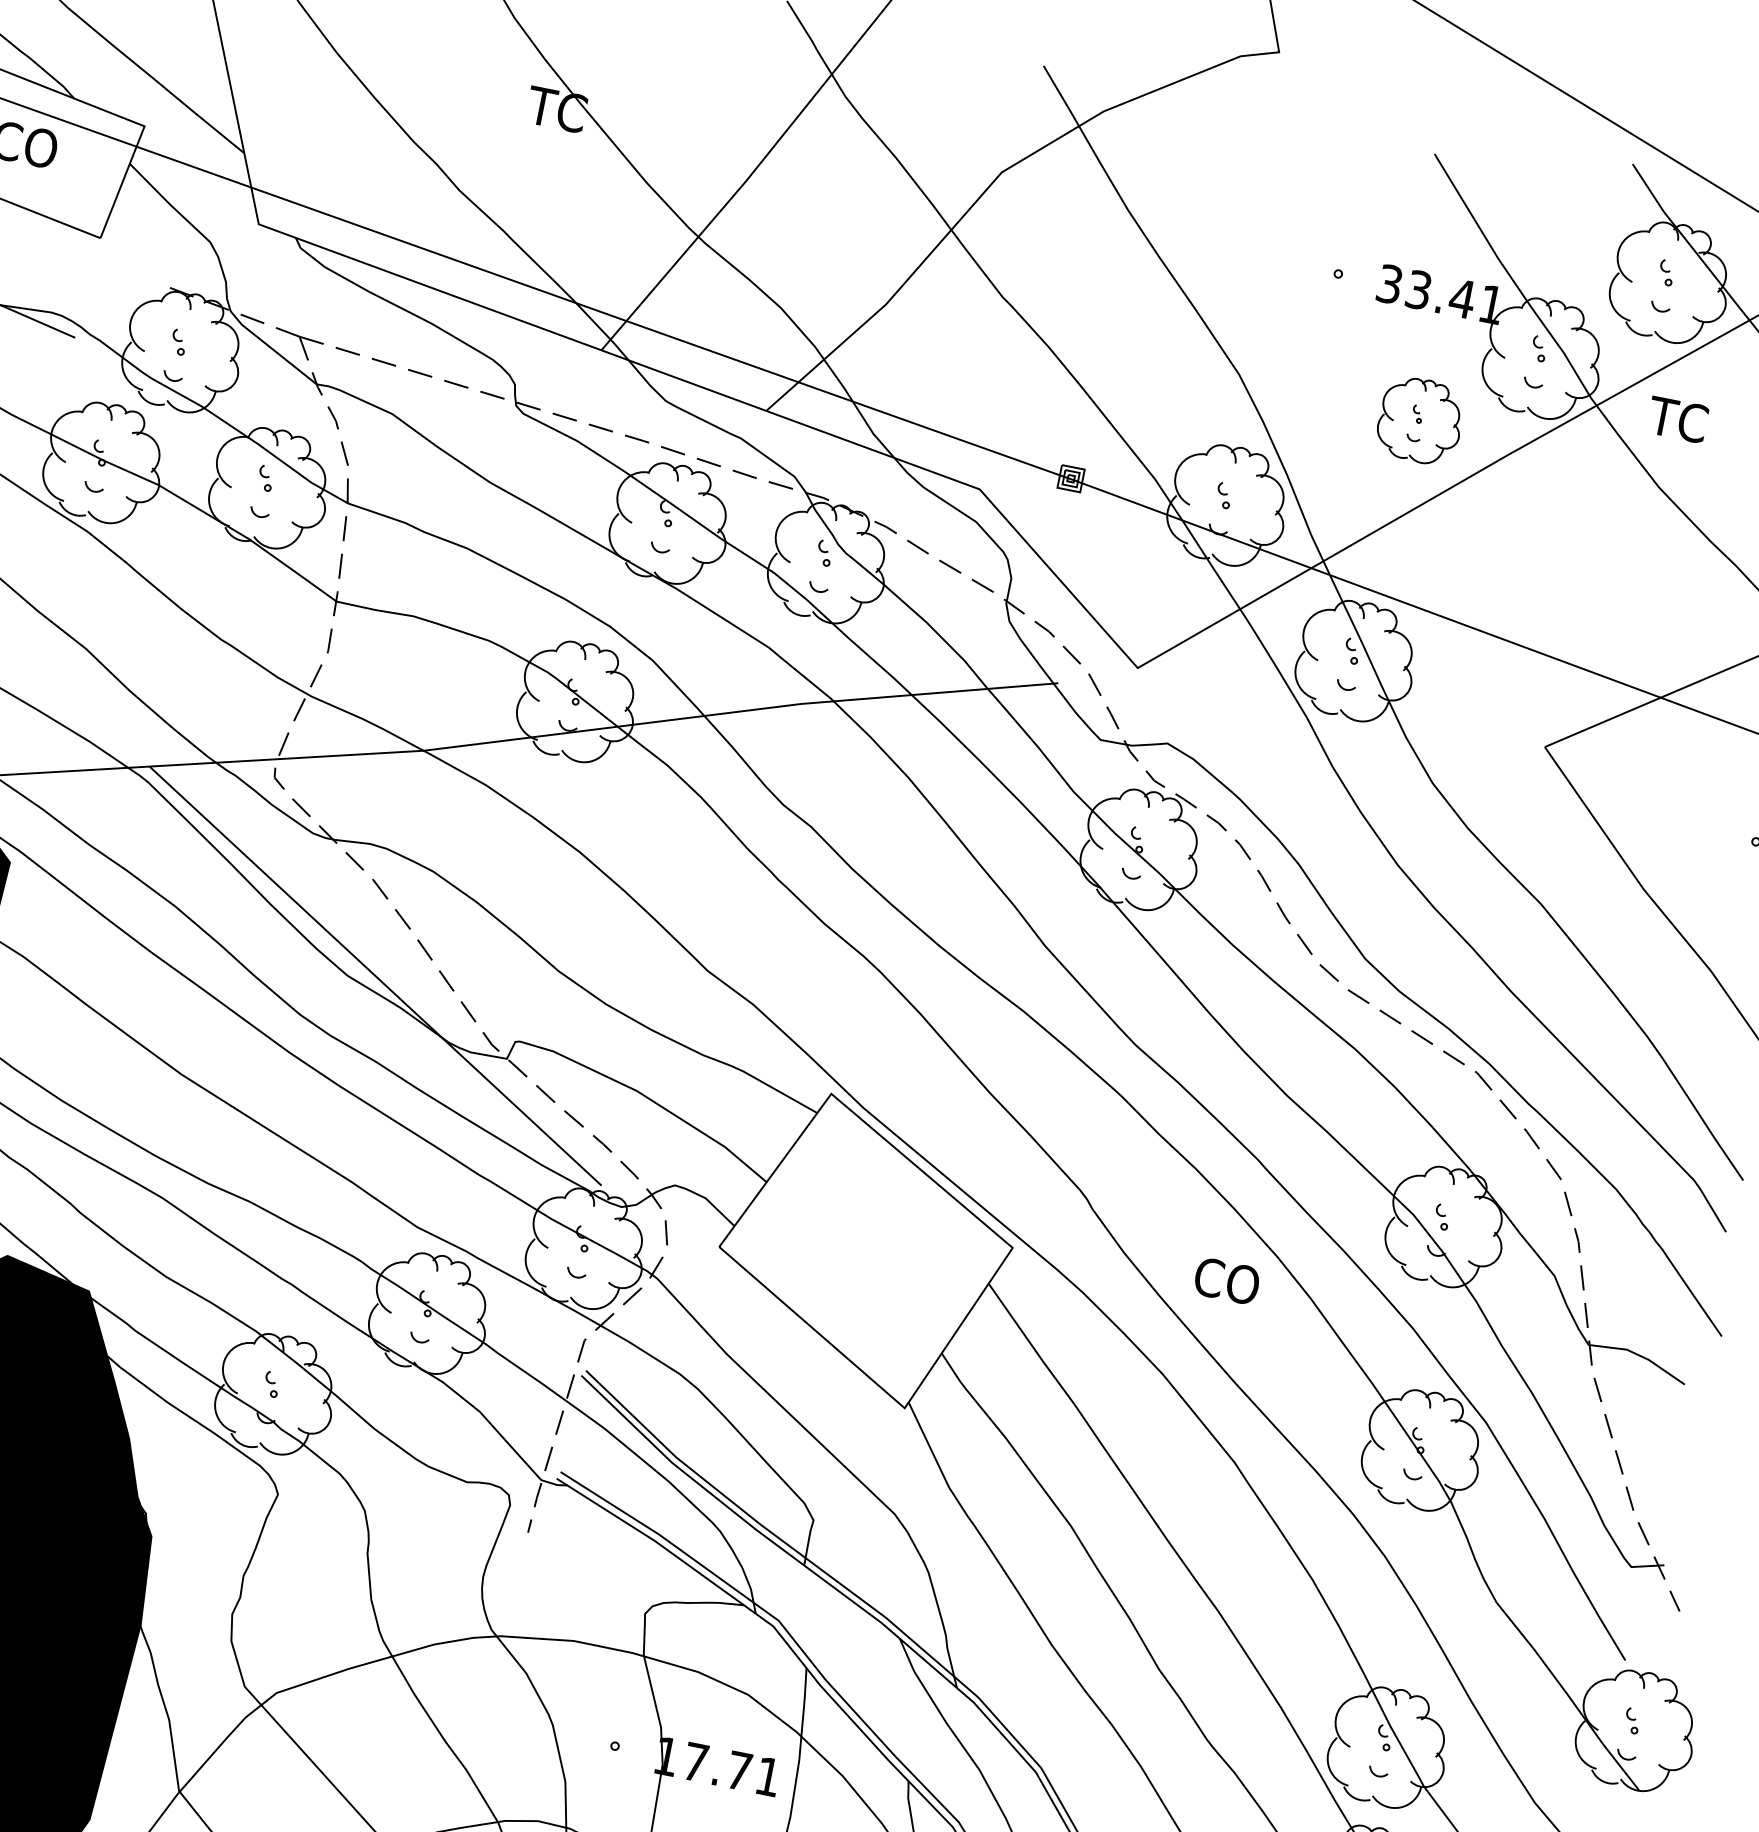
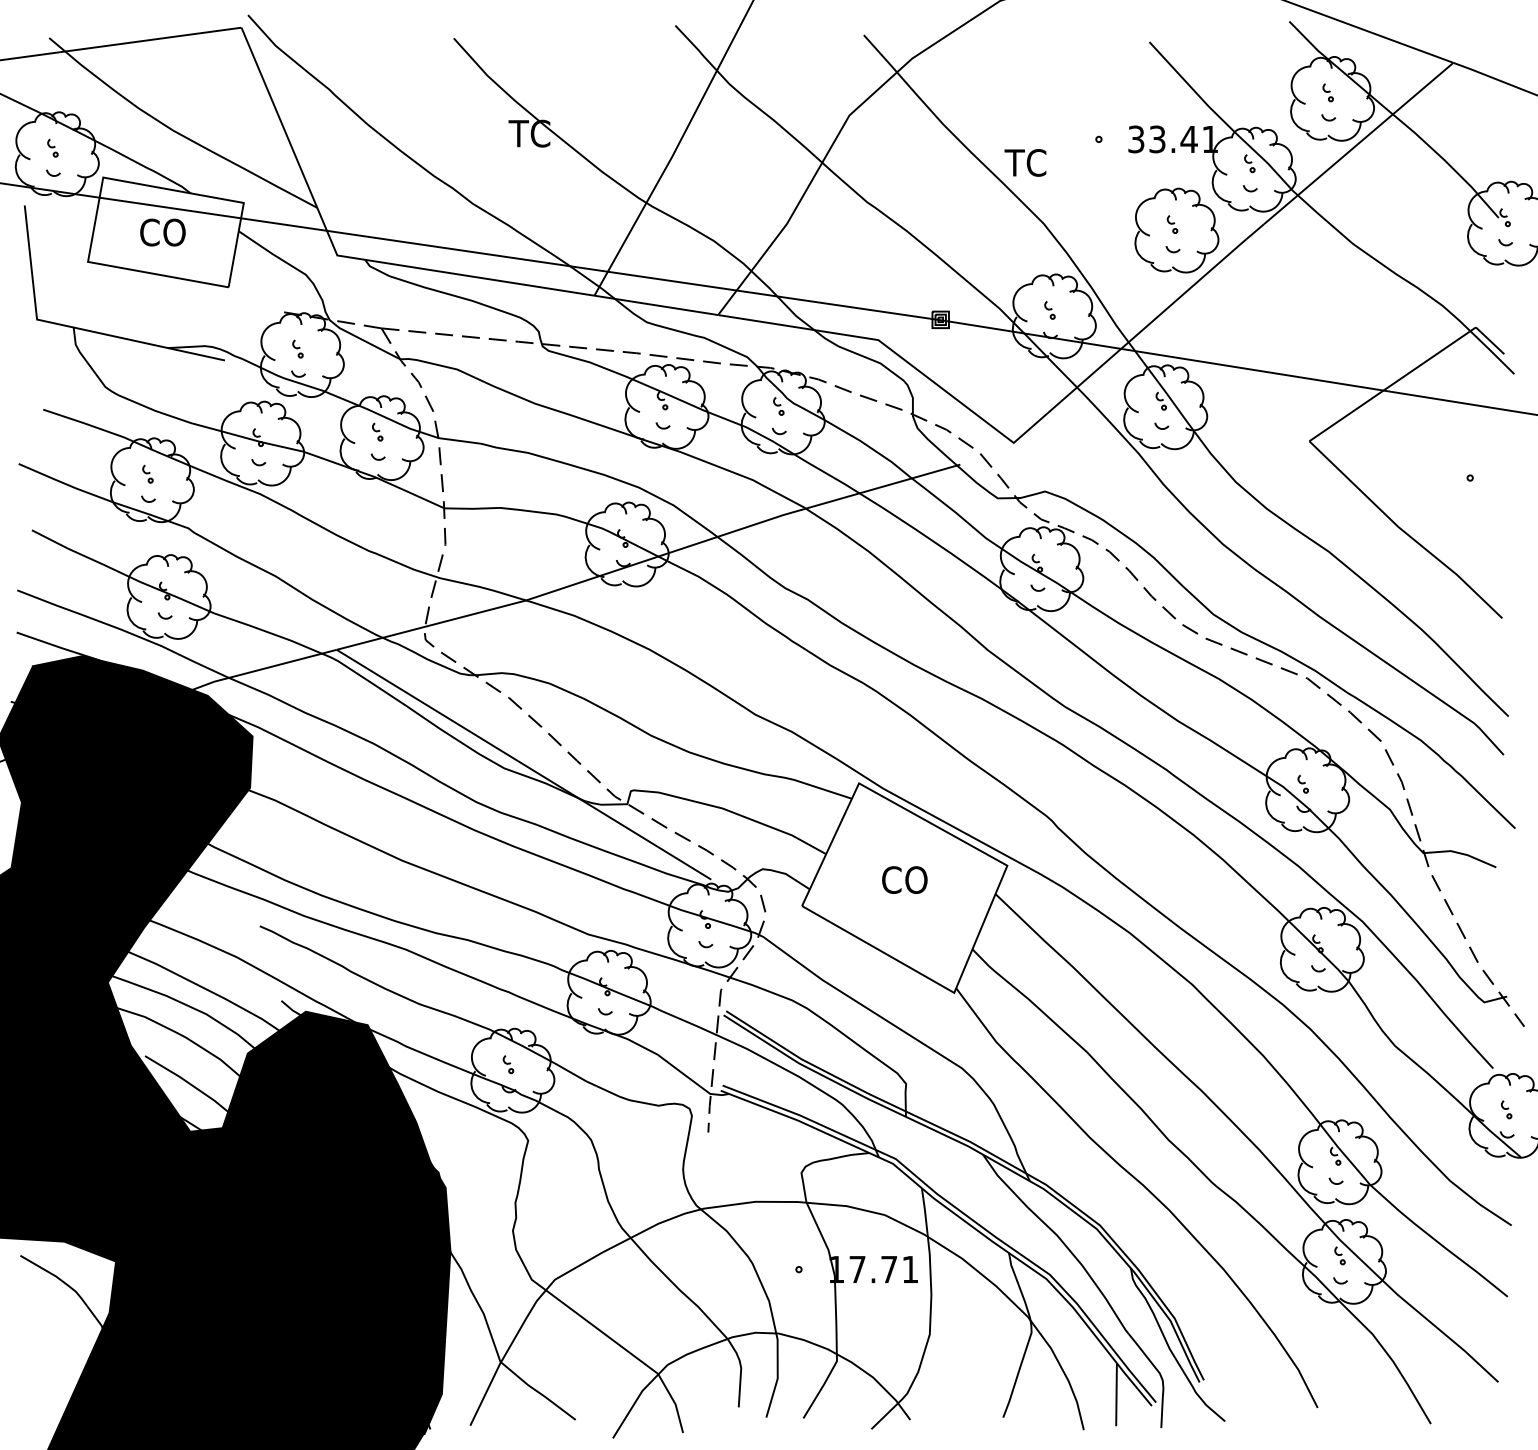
text: (1677, 419) -> (1025, 162), moved
part: (1420, 420) -> (1176, 230), size x1.43
text: (1226, 1280) -> (904, 879), moved

